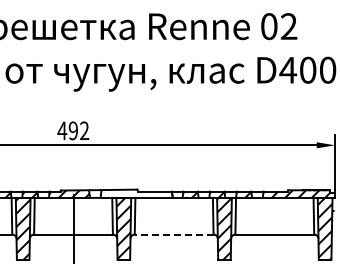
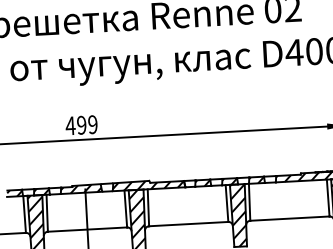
text: (84, 130) -> (92, 124), 492 -> 499
hatch: (135, 193) -> (147, 184), added
line: (173, 234) -> (188, 224), dashed -> solid

